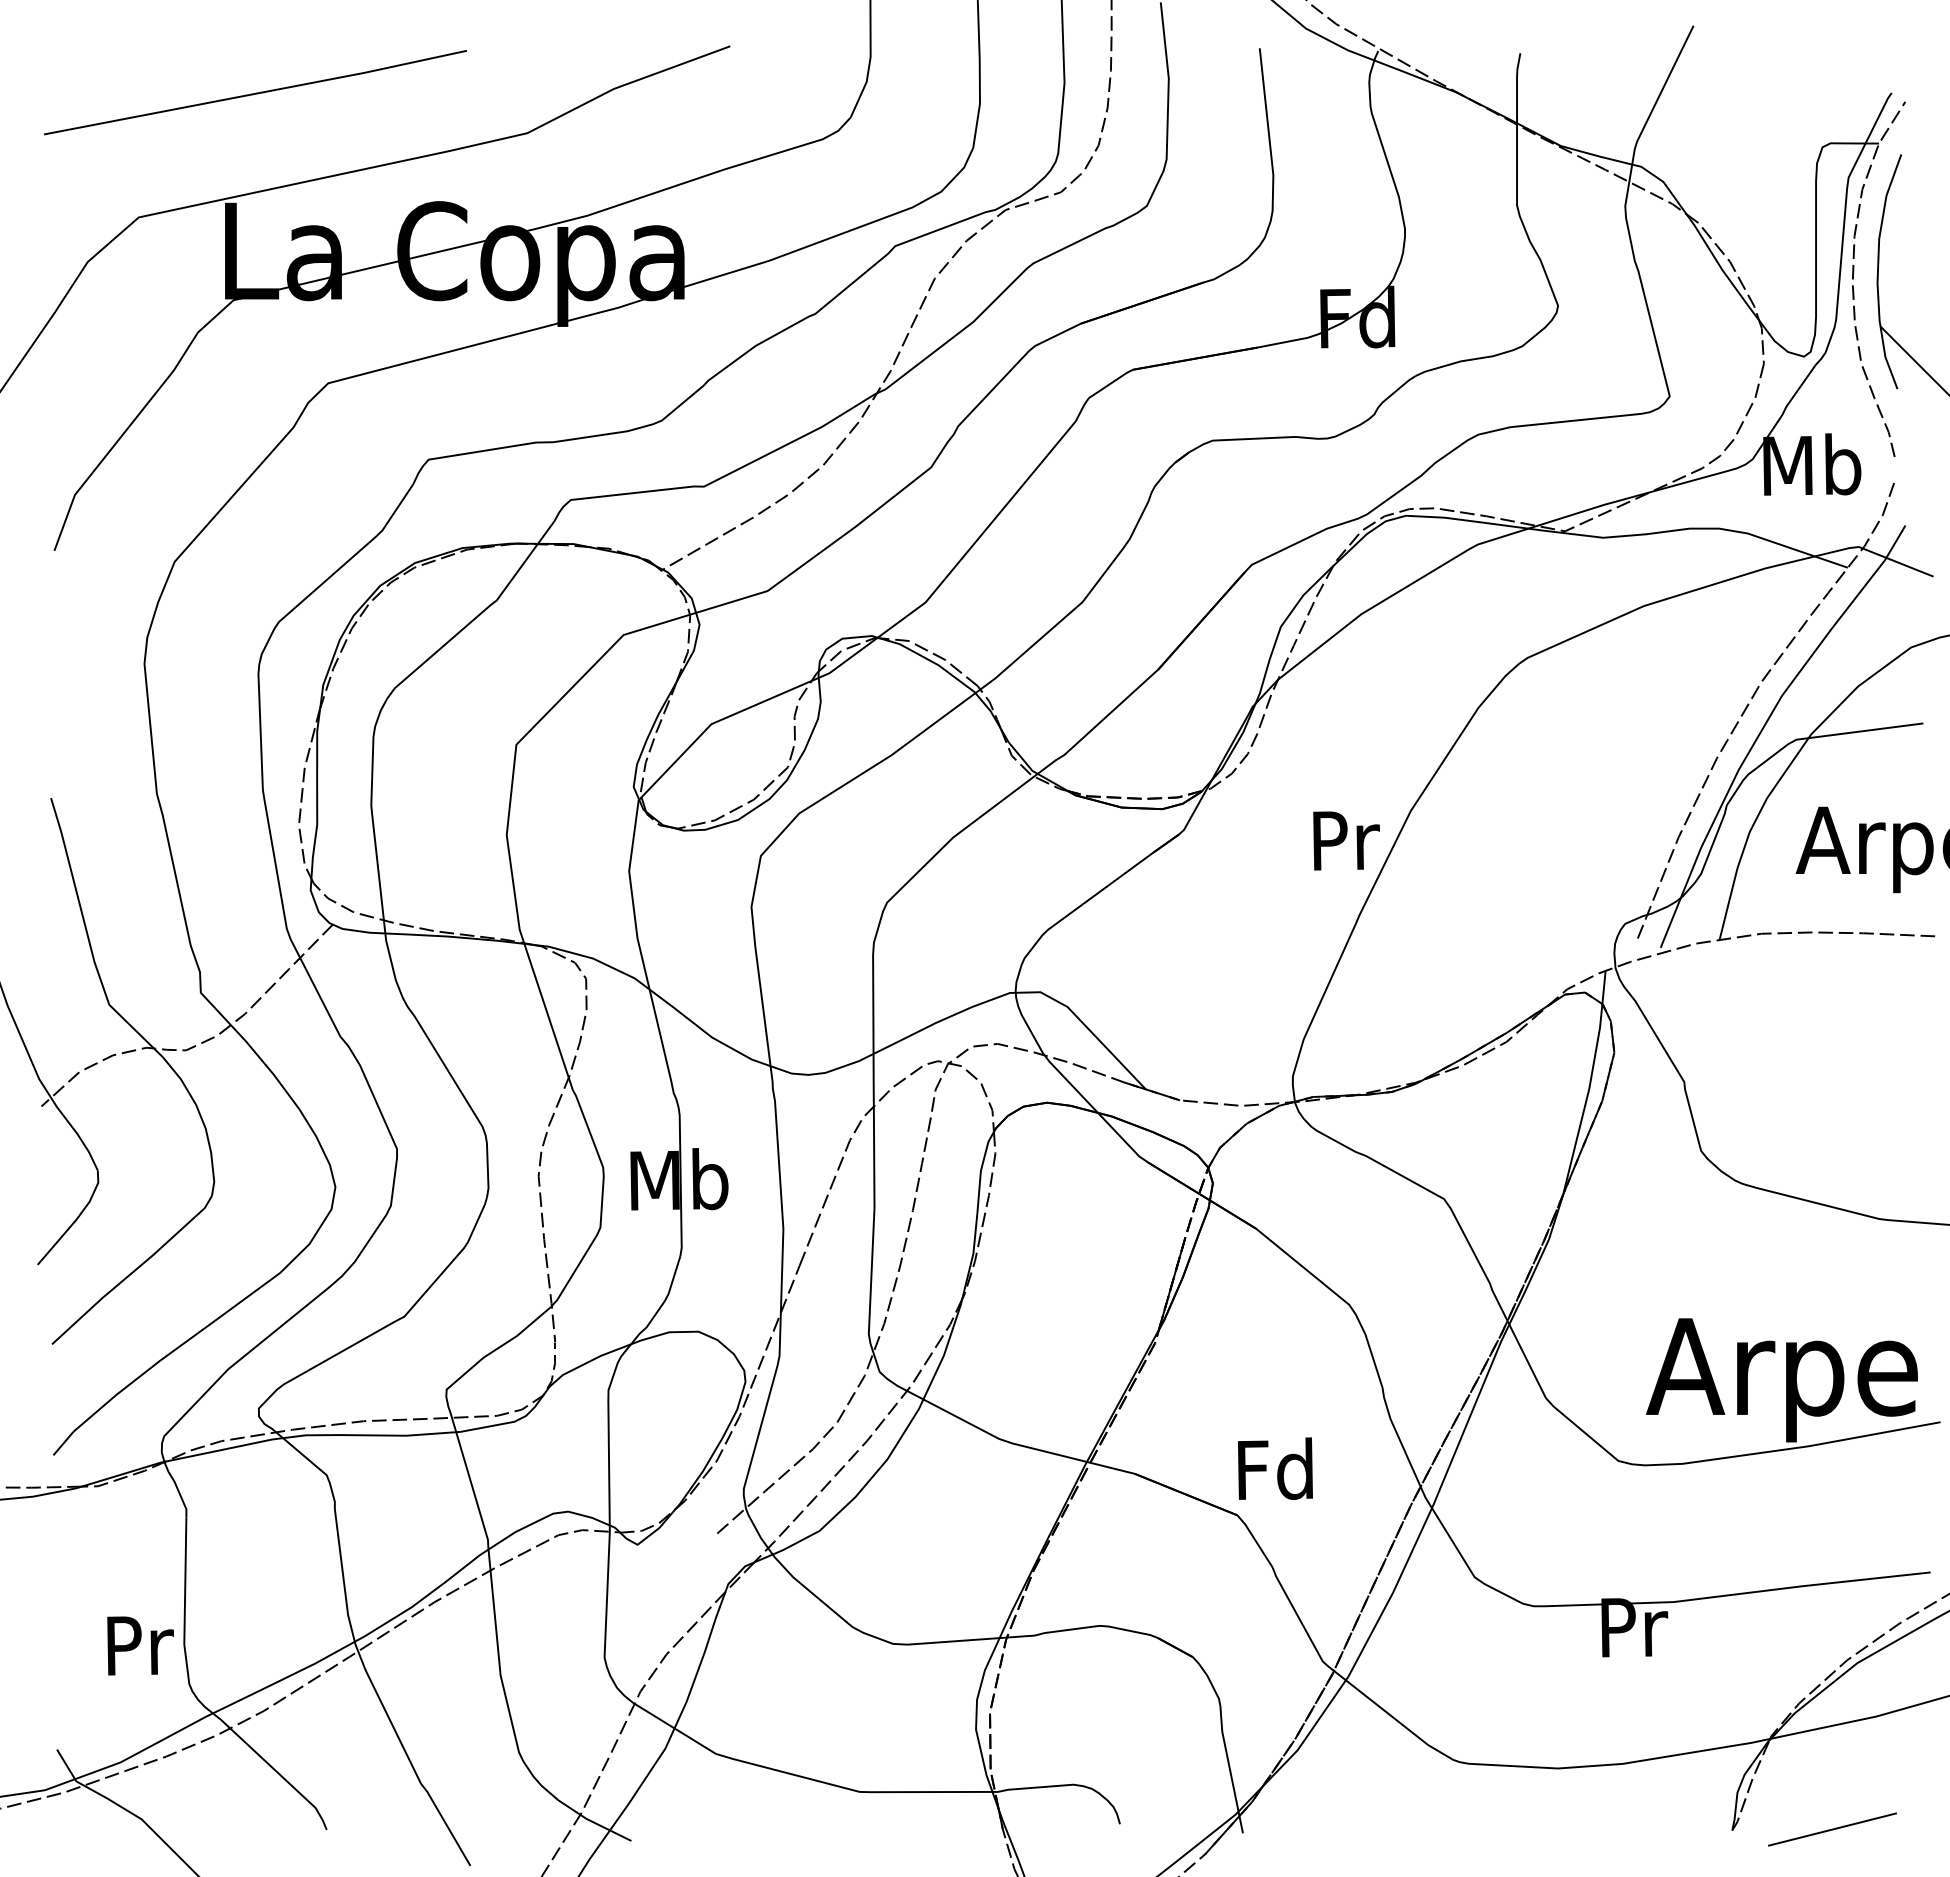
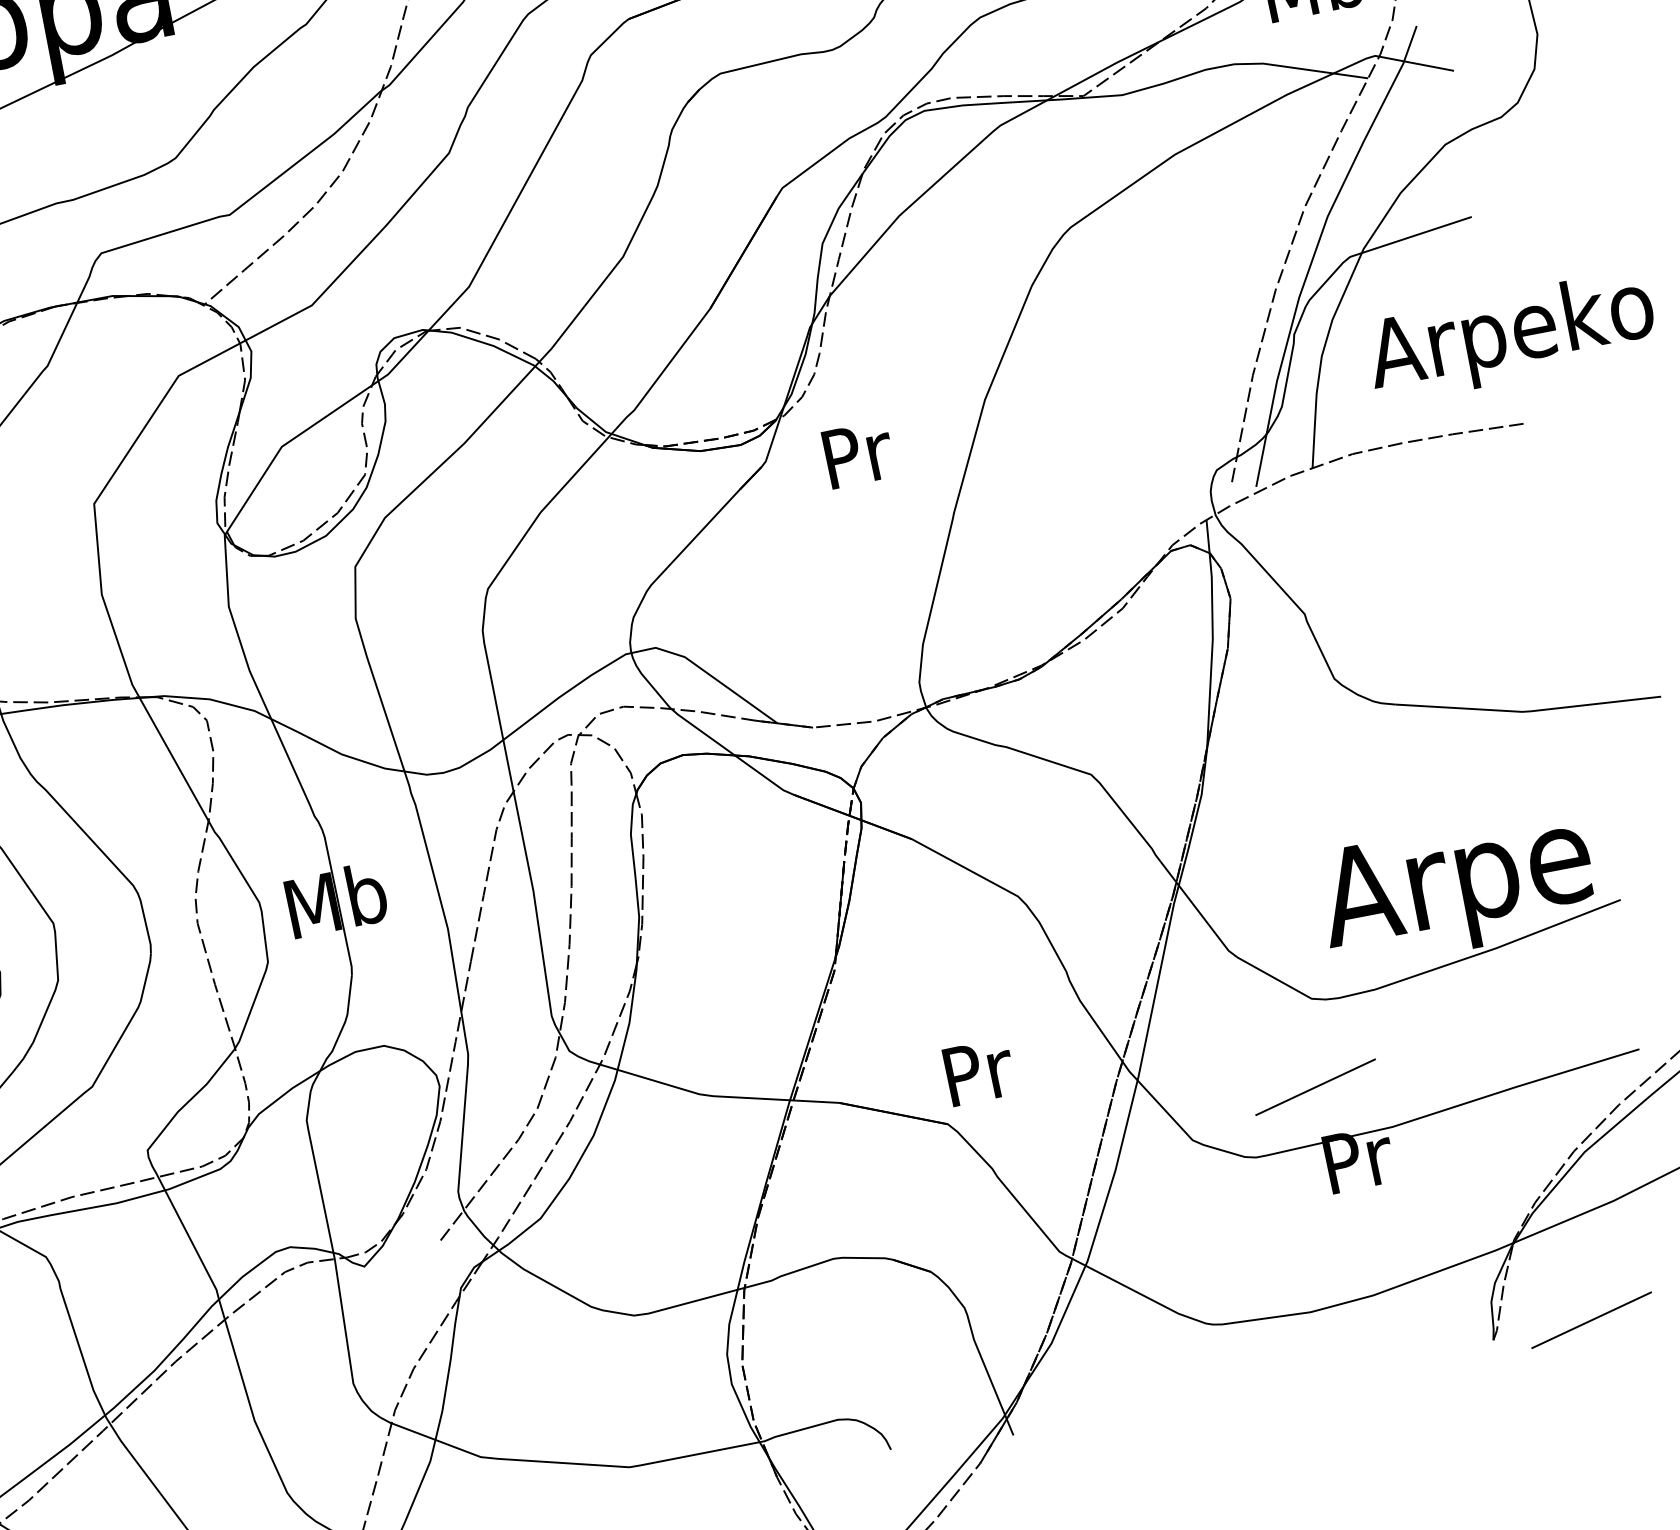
text: (1346, 840) -> (858, 454), moved
text: (1275, 1468) -> (976, 1071), Fd -> Pr
line: (1605, 1548) -> (1315, 1087), added

